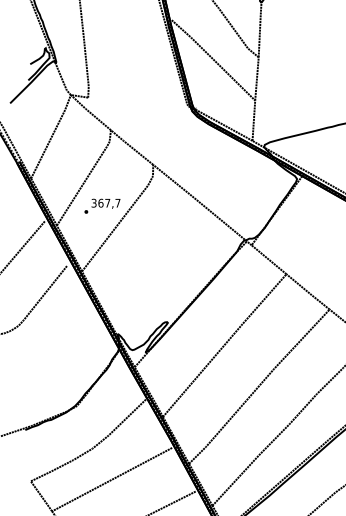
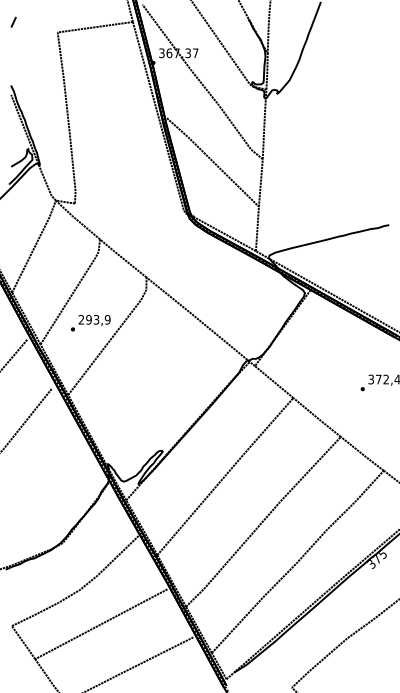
text: (105, 202) -> (94, 319), 367,7 -> 293,9

